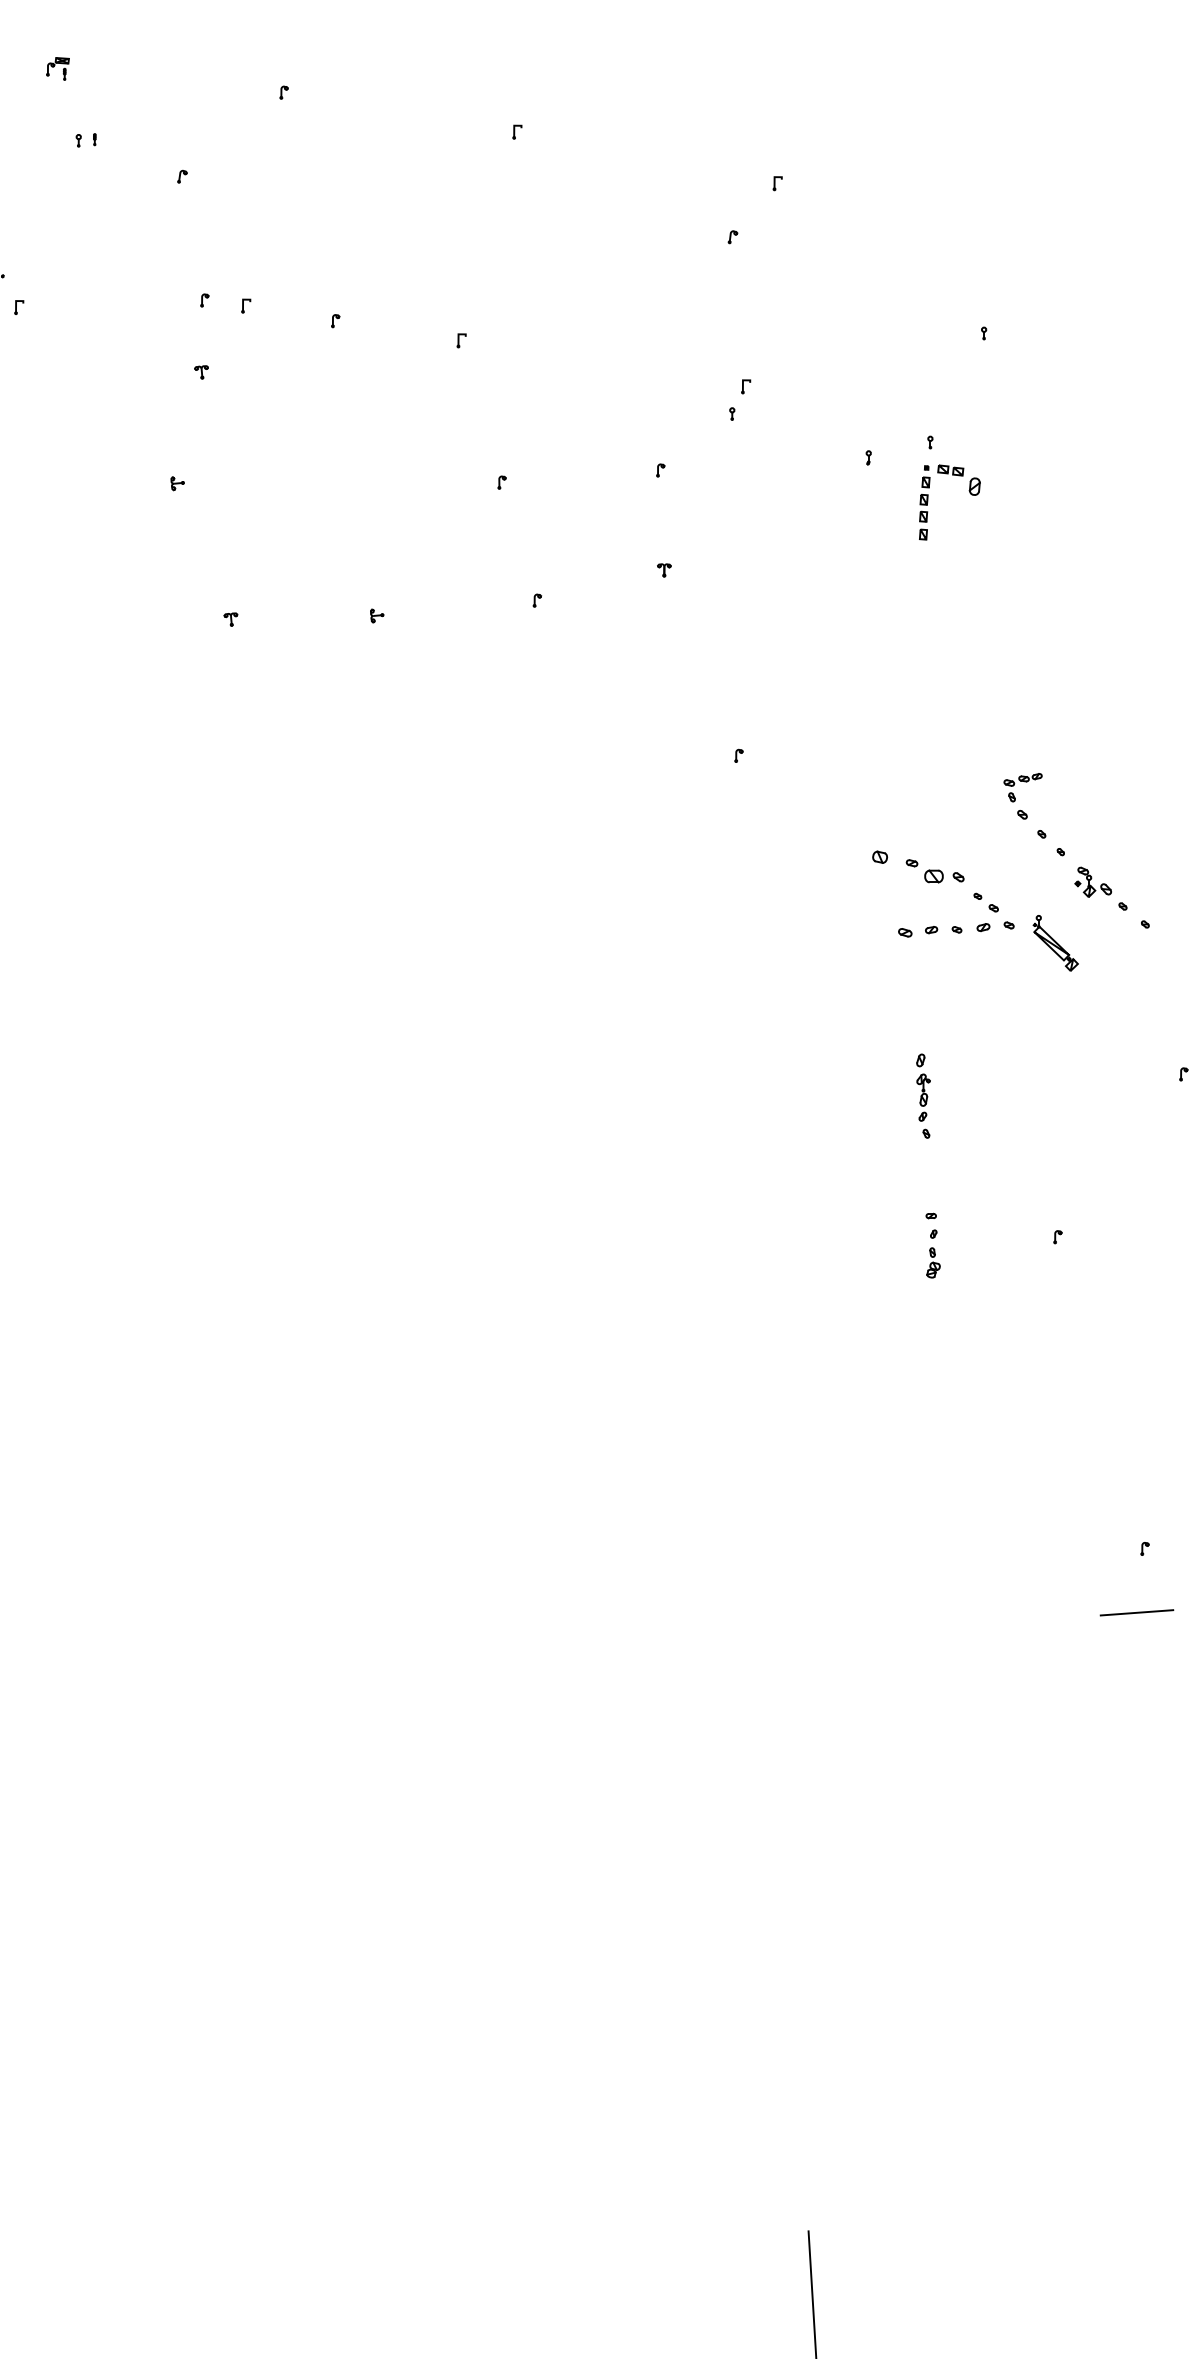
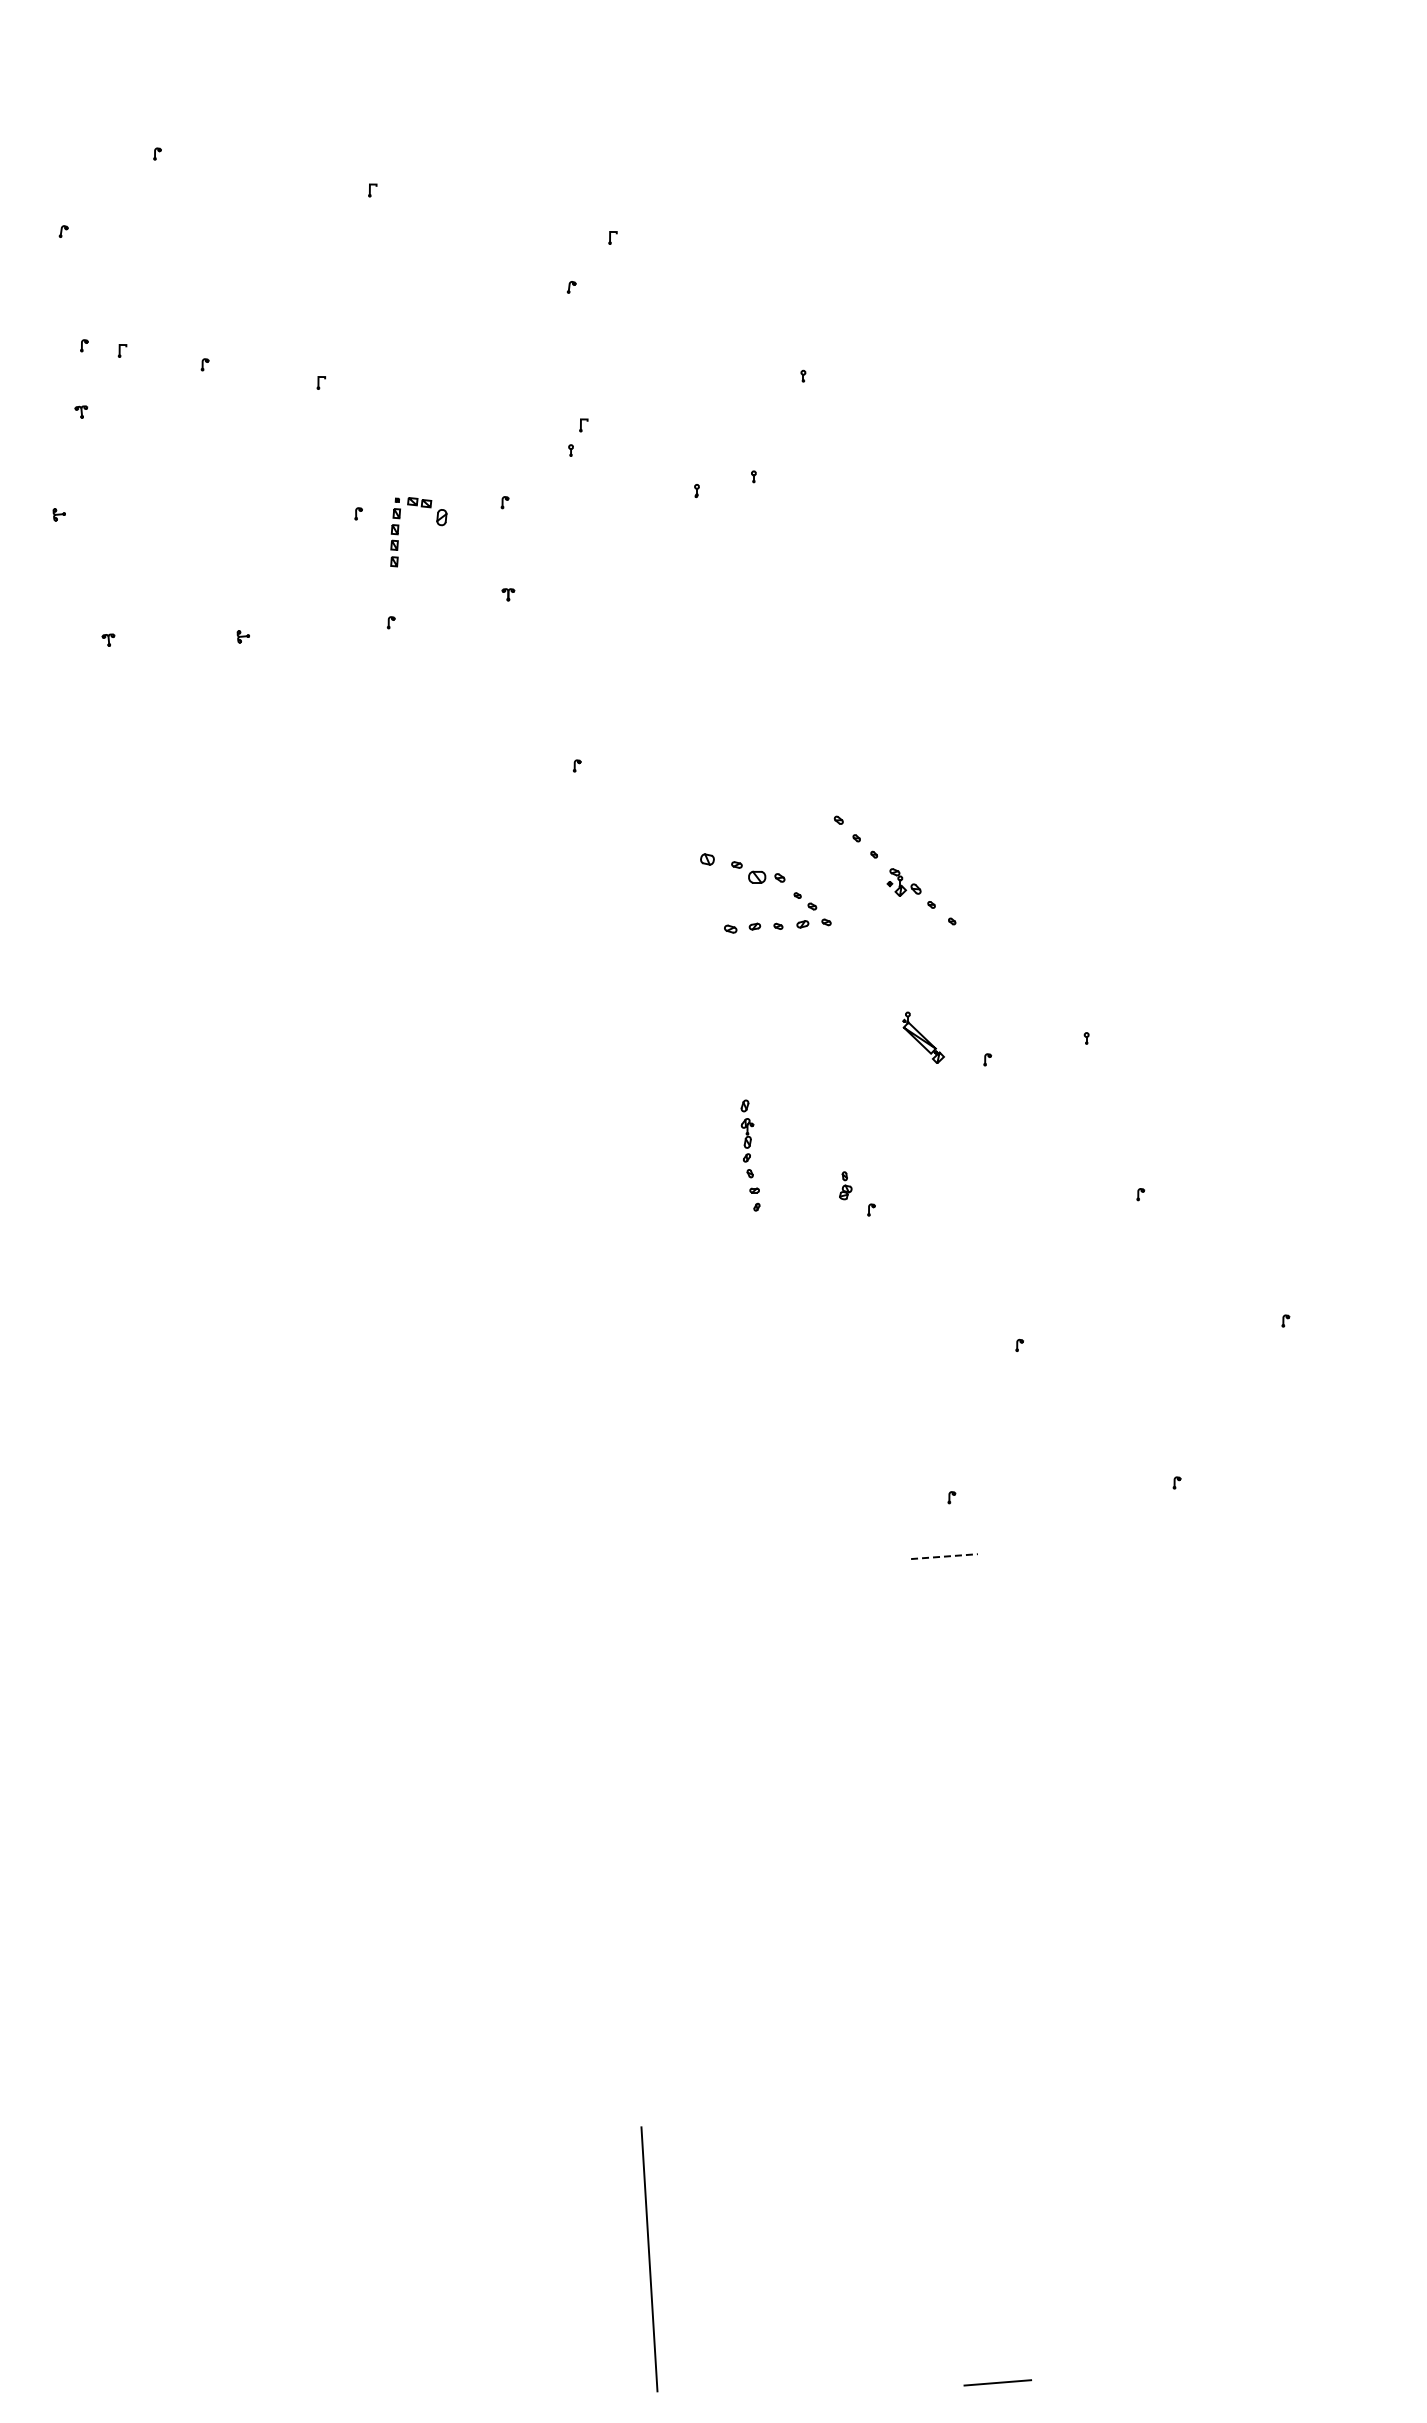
part: (928, 498) -> (399, 528), moved
part: (1023, 786) -> (839, 794), removed
part: (1055, 942) -> (923, 1037), moved
part: (923, 1095) -> (747, 1138), moved
part: (933, 1262) -> (845, 1185), moved
line: (1137, 1612) -> (944, 1556), solid -> dashed

